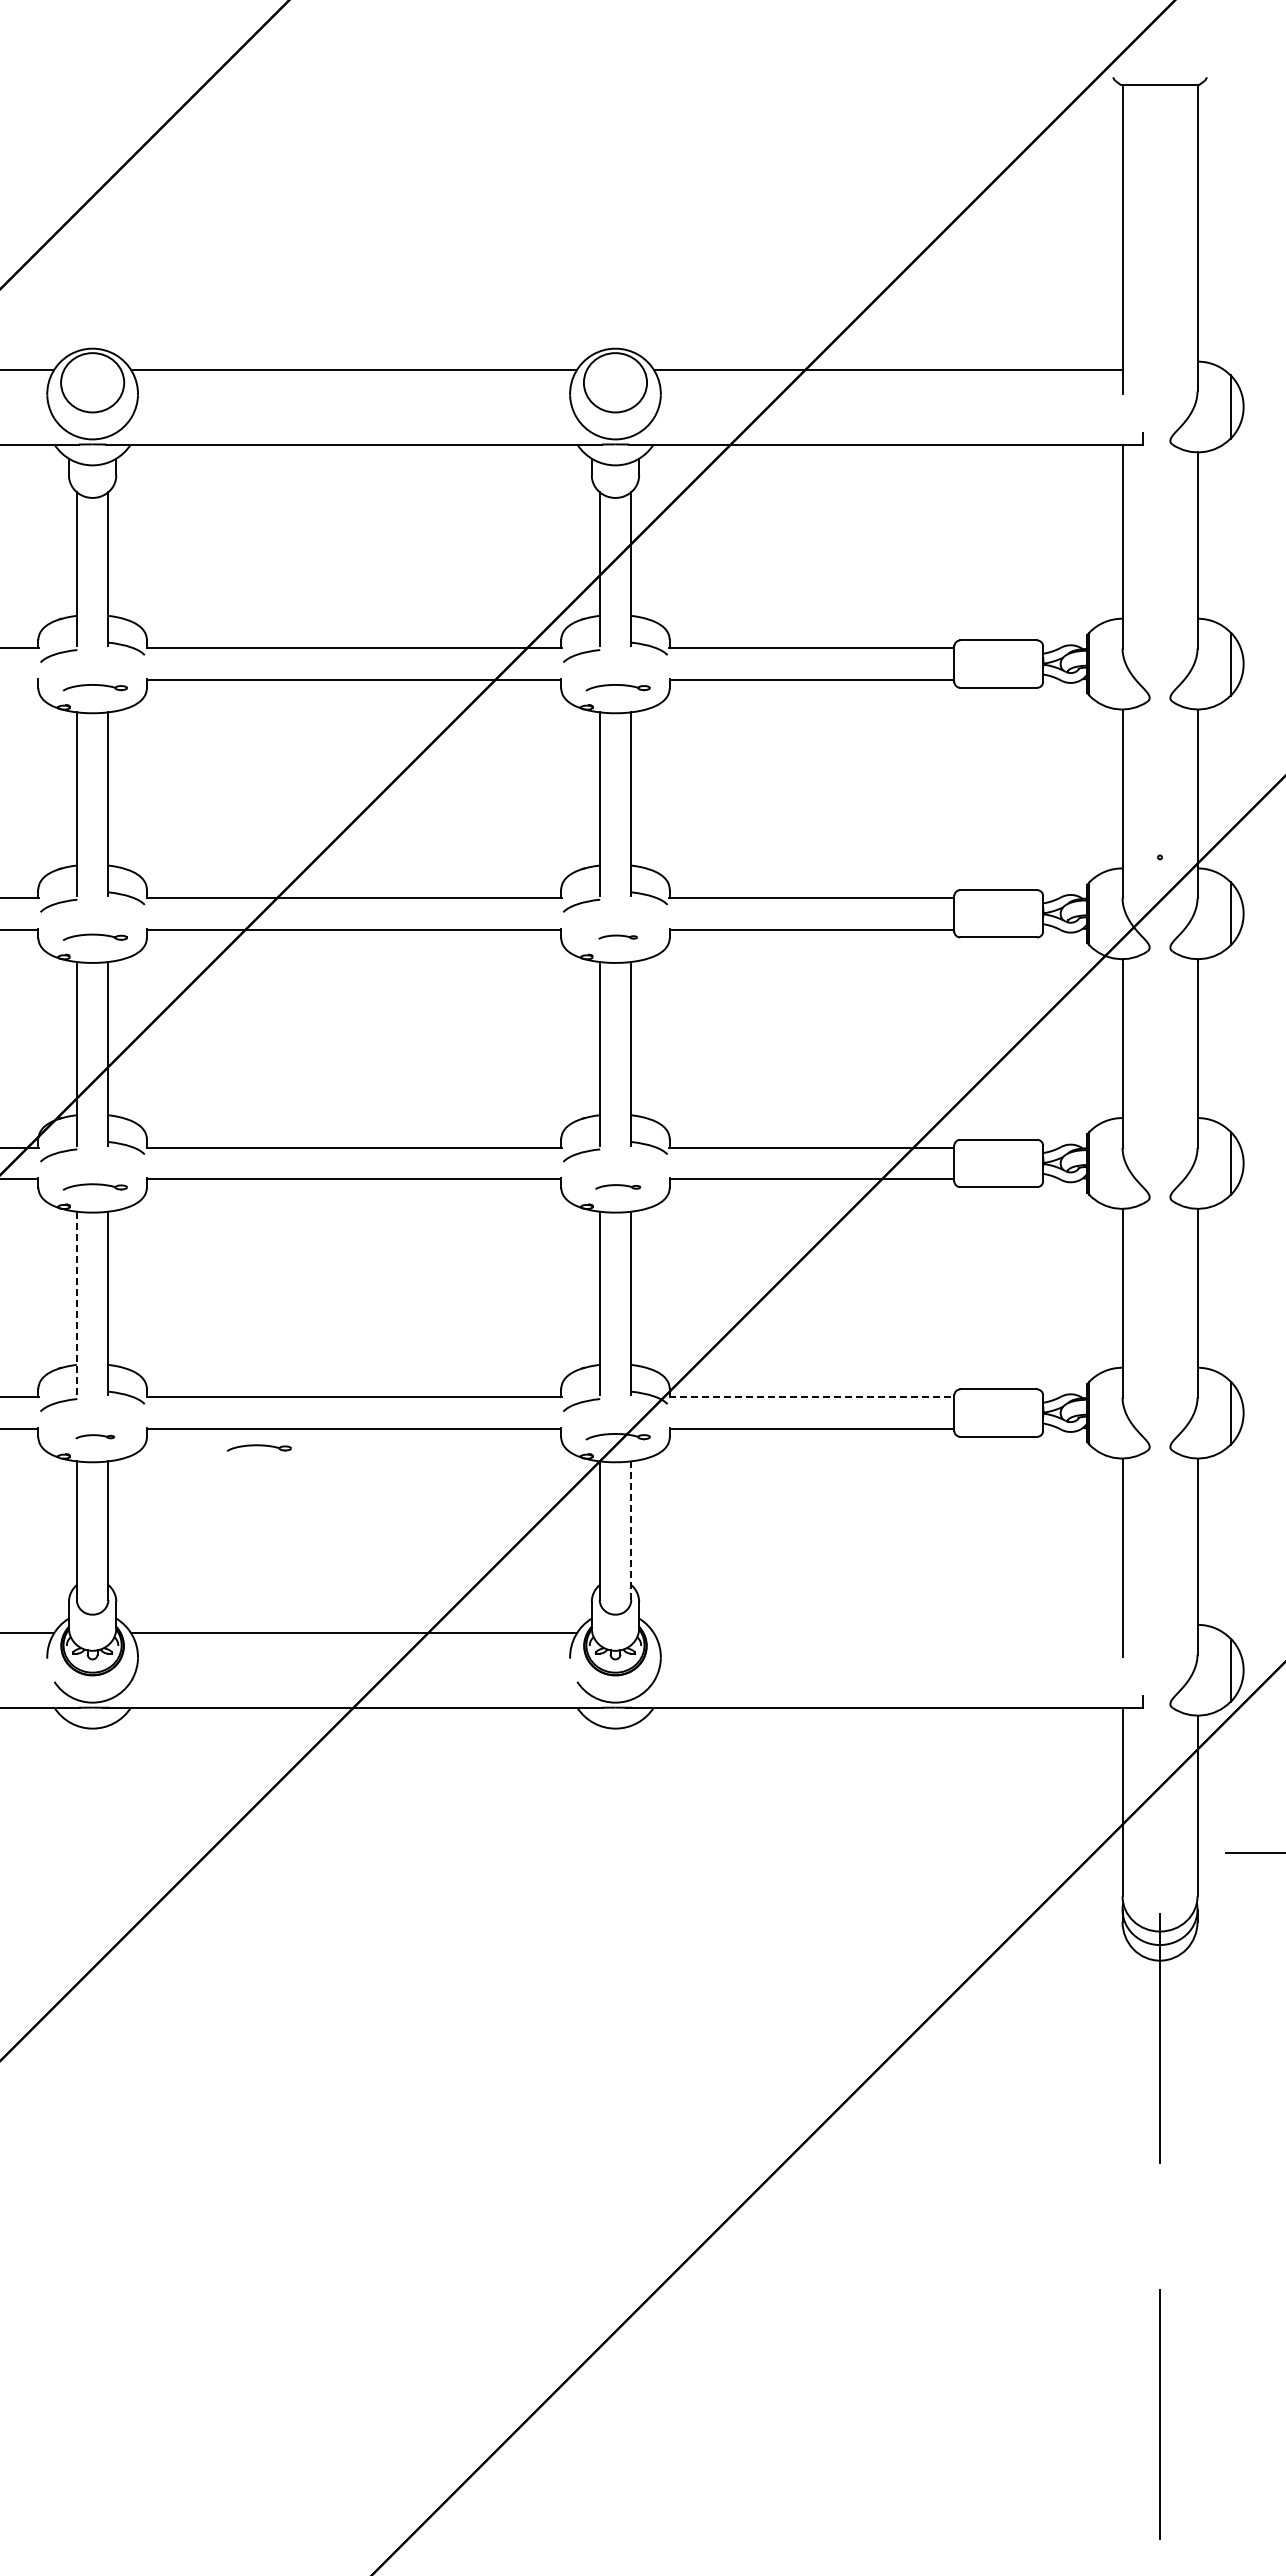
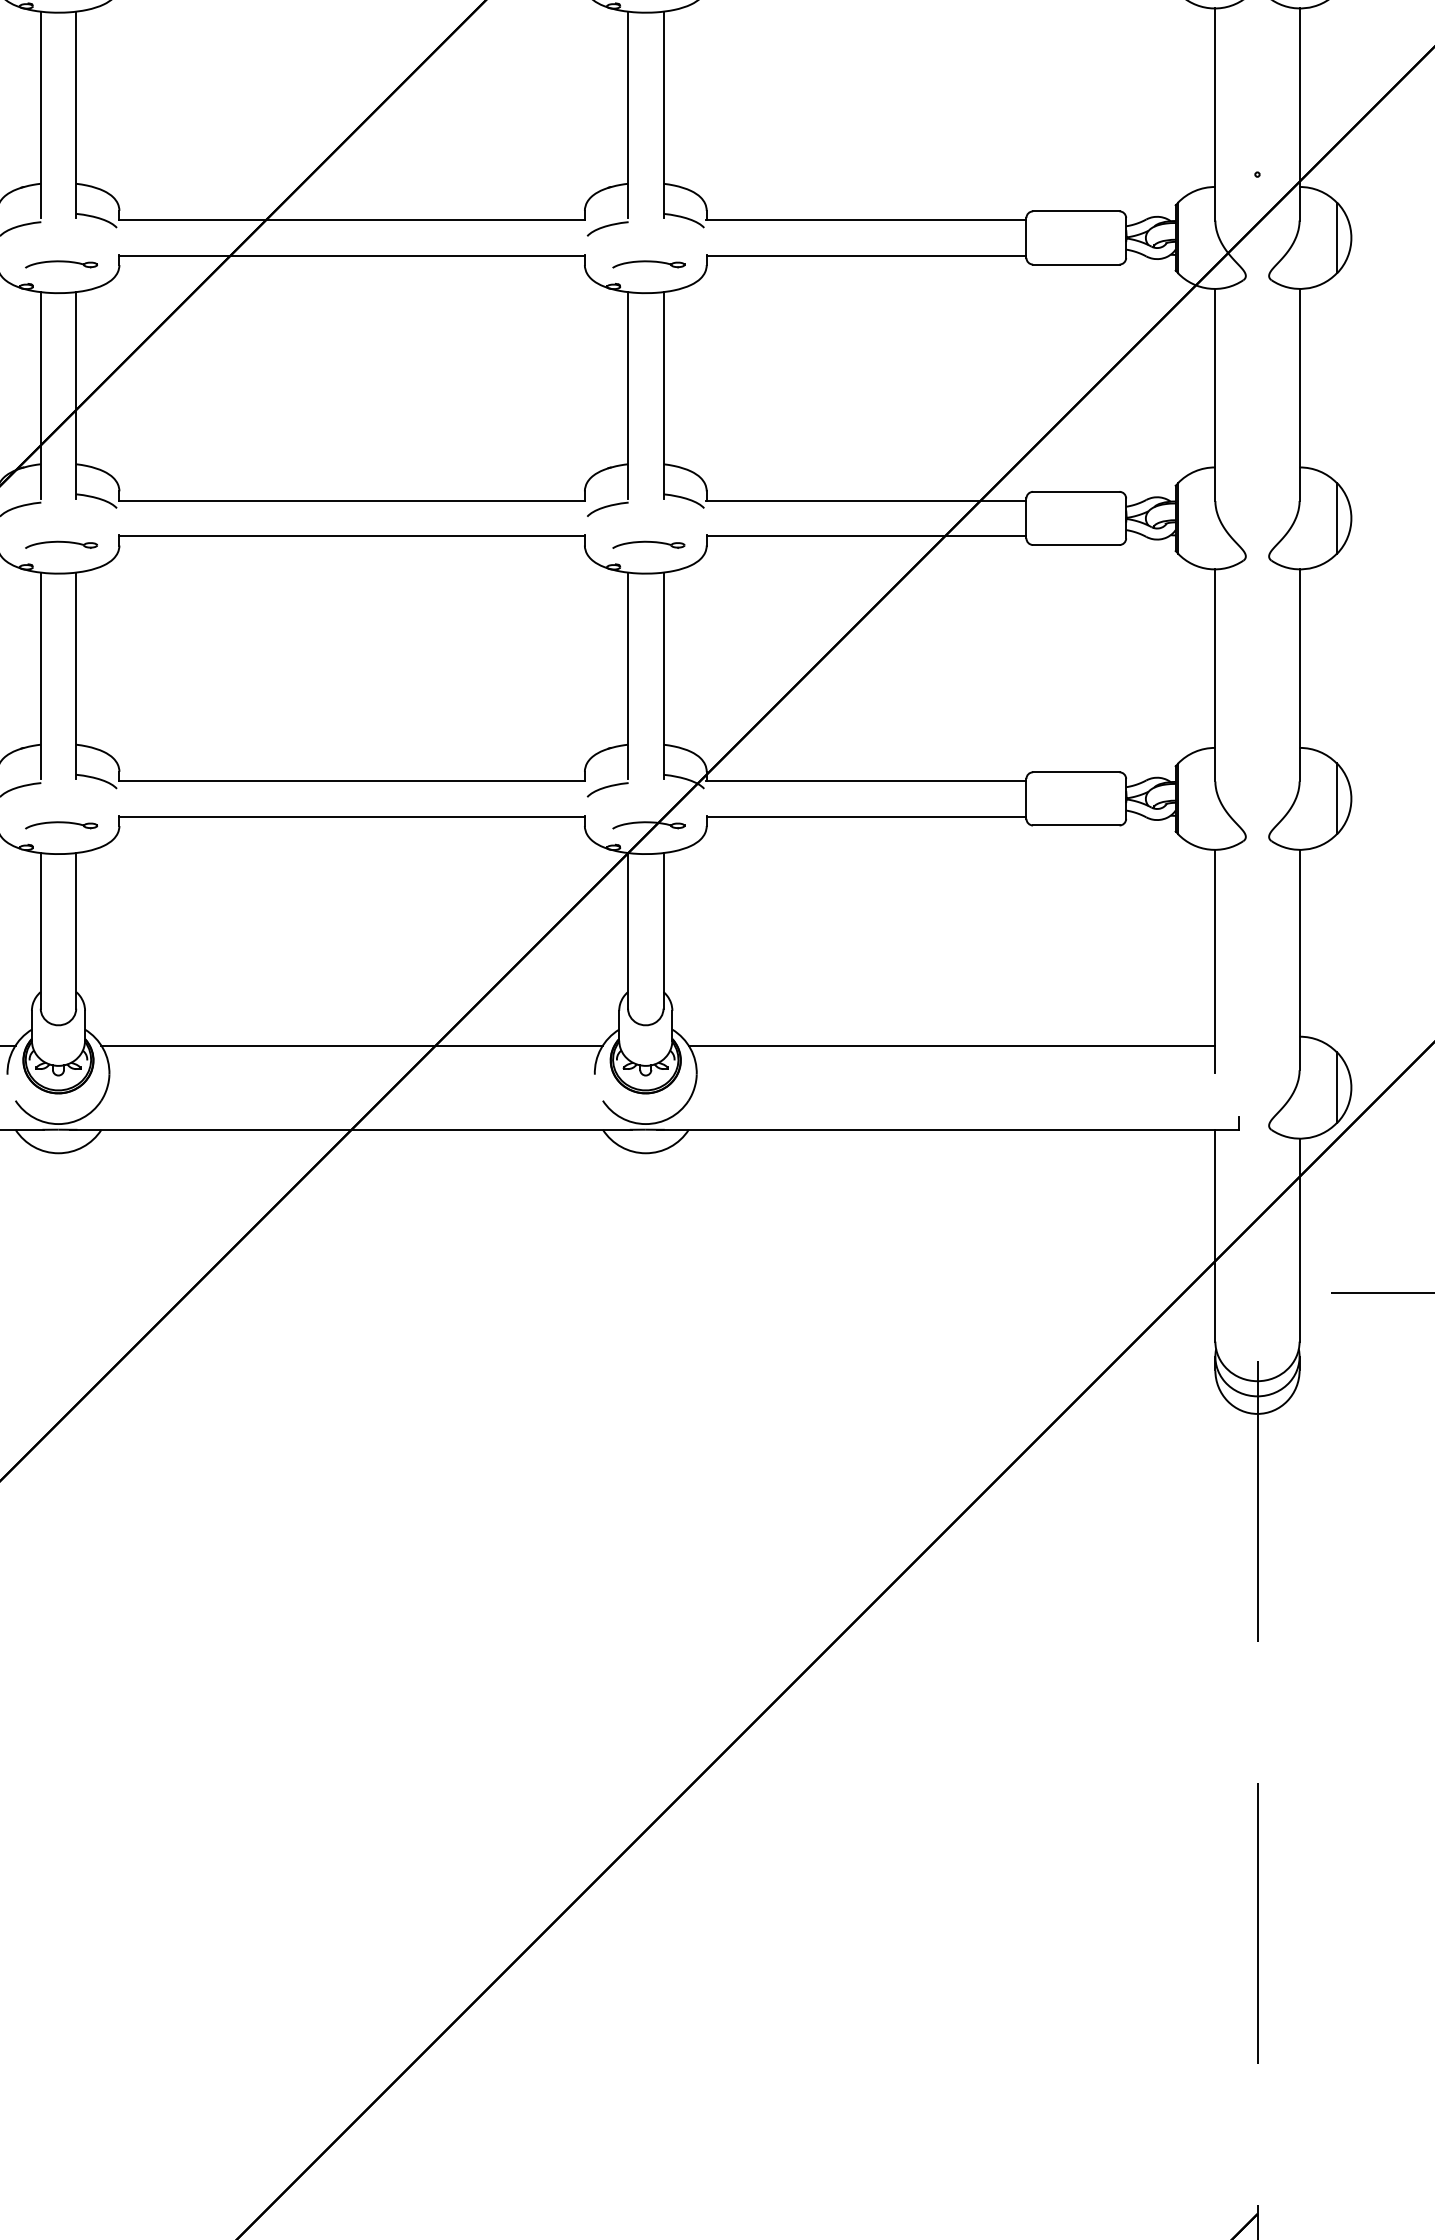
part: (617, 936) -> (648, 263), size x1.67
part: (617, 1186) -> (648, 544), size x1.43
line: (76, 1303) -> (40, 675), dashed -> solid
line: (812, 1397) -> (867, 781), dashed -> solid
part: (94, 1436) -> (60, 825), size x1.67
part: (258, 1447) -> (244, 837), removed
line: (631, 1530) -> (663, 930), dashed -> solid
line: (887, 1632) -> (951, 1045), added

